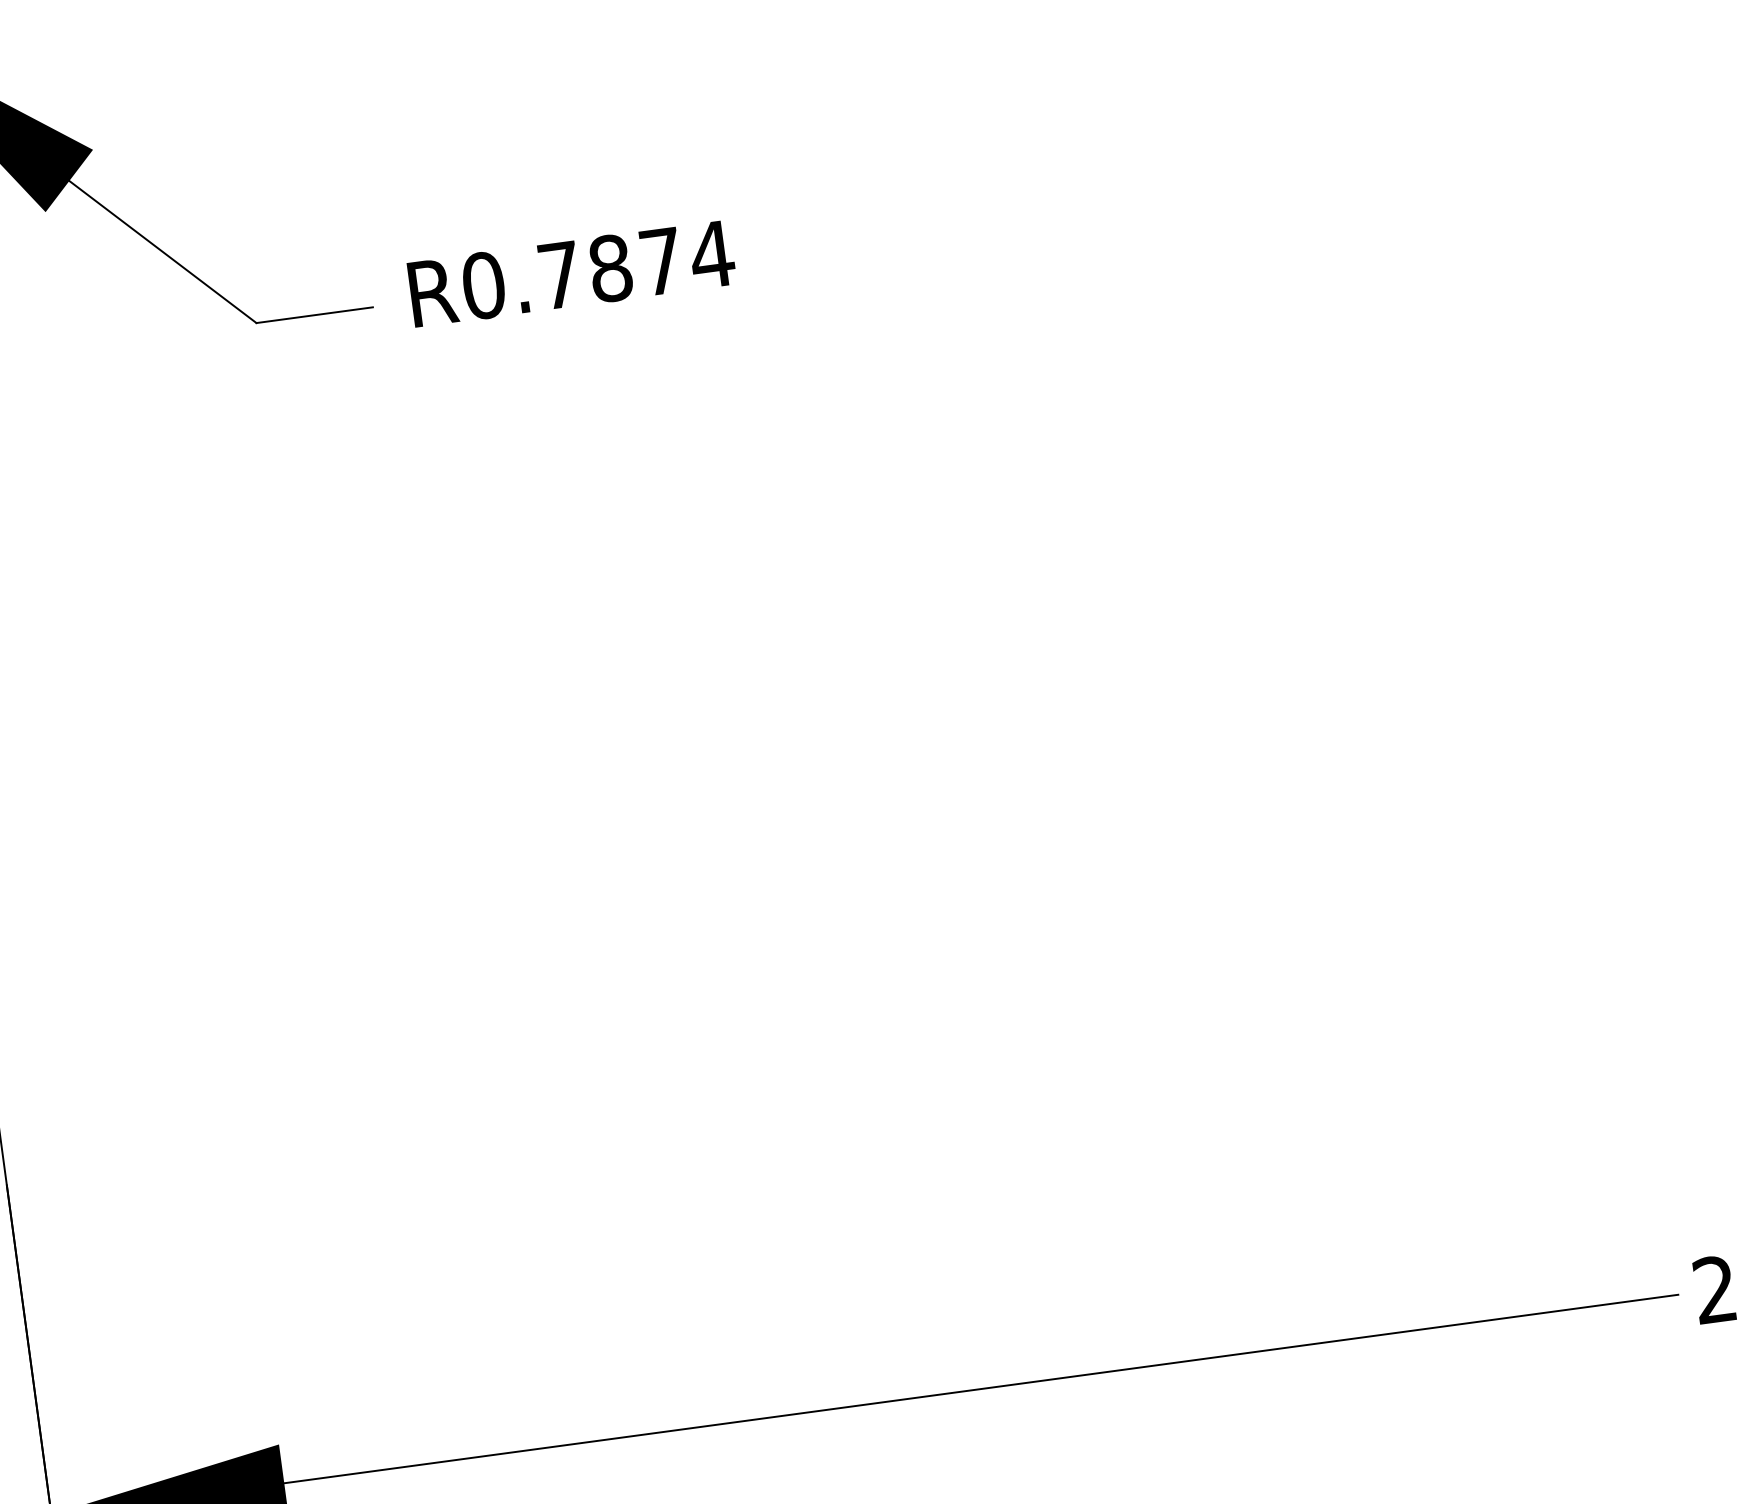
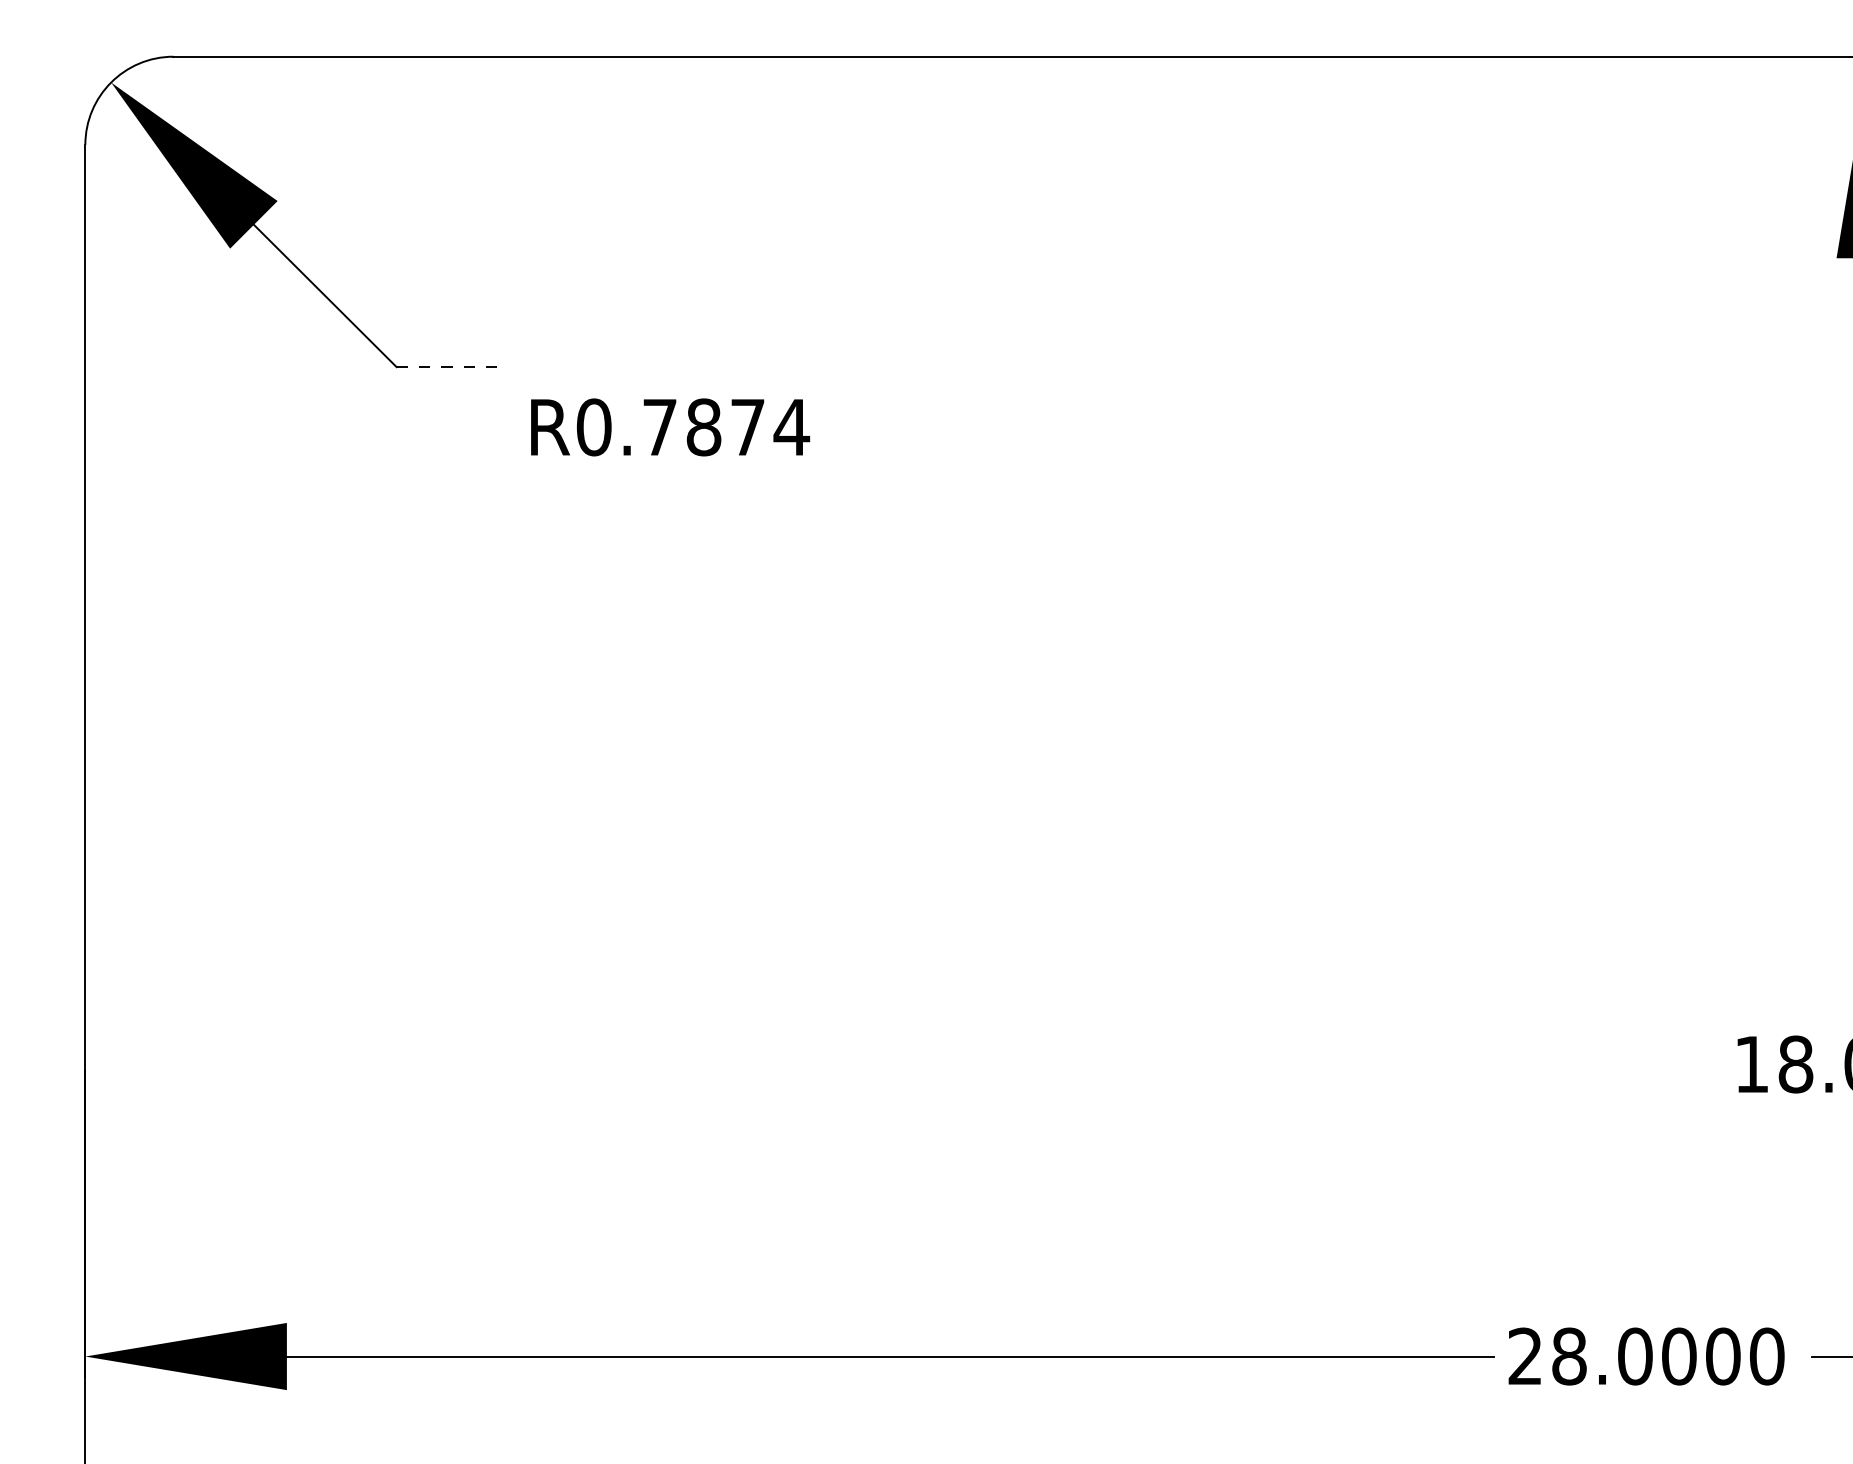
text: (571, 273) -> (670, 427), moved
line: (314, 315) -> (446, 367), solid -> dashed

